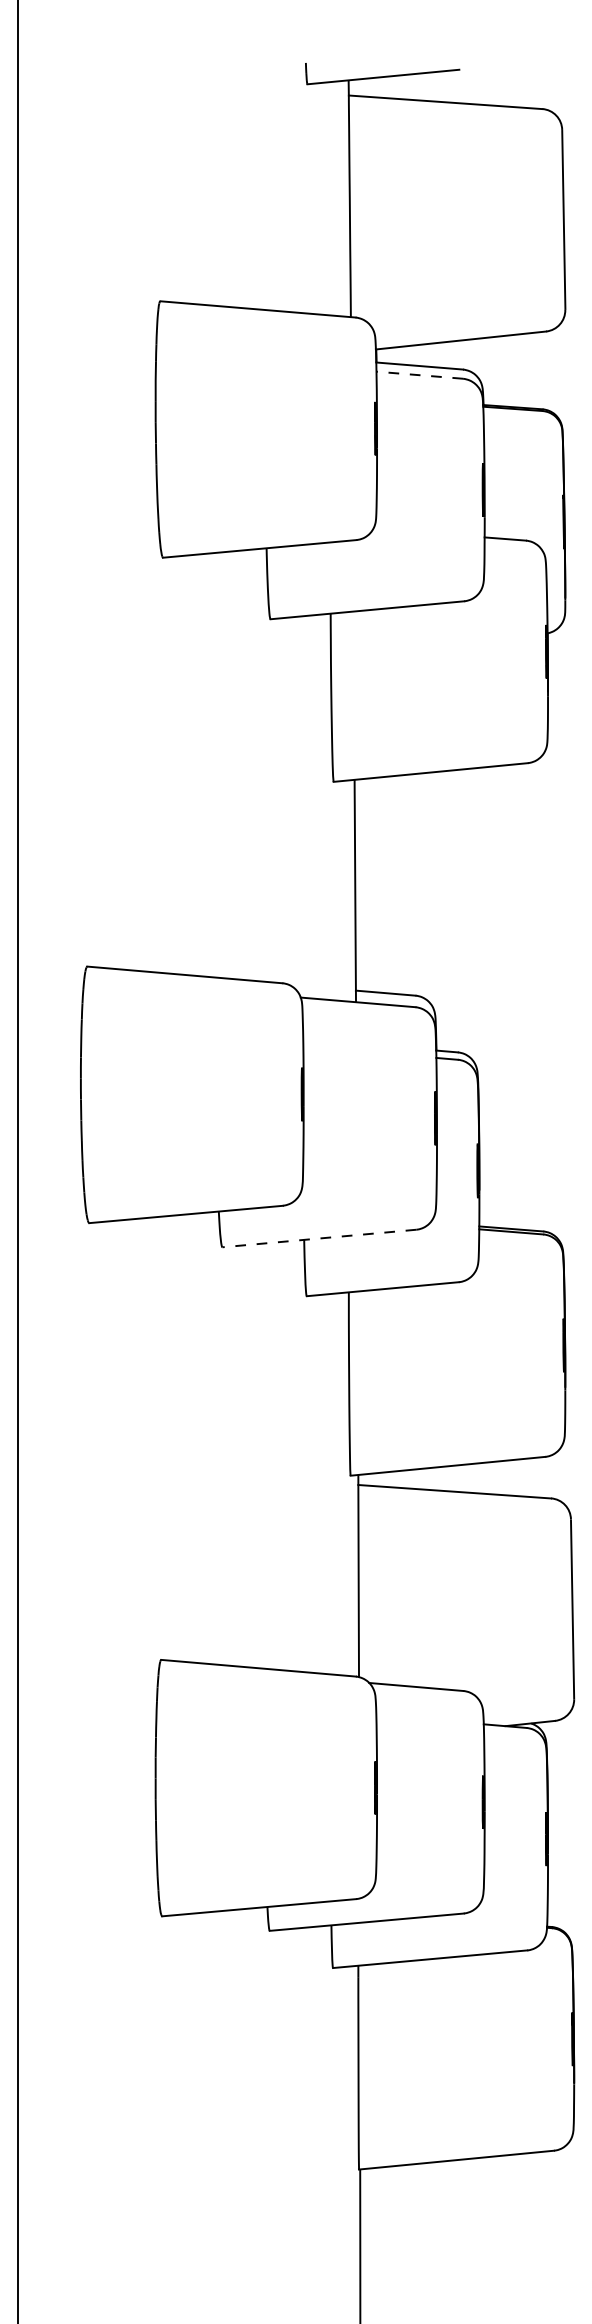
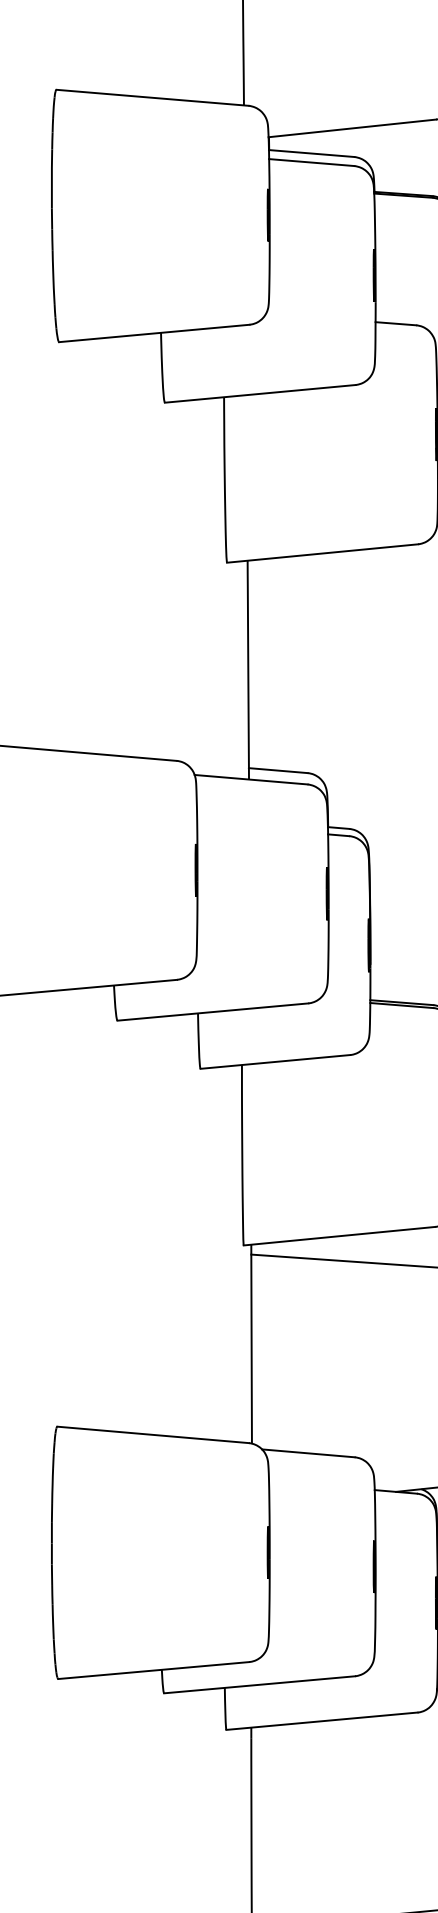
line: (419, 375) -> (311, 162), dashed -> solid
line: (318, 1238) -> (212, 1012), dashed -> solid

